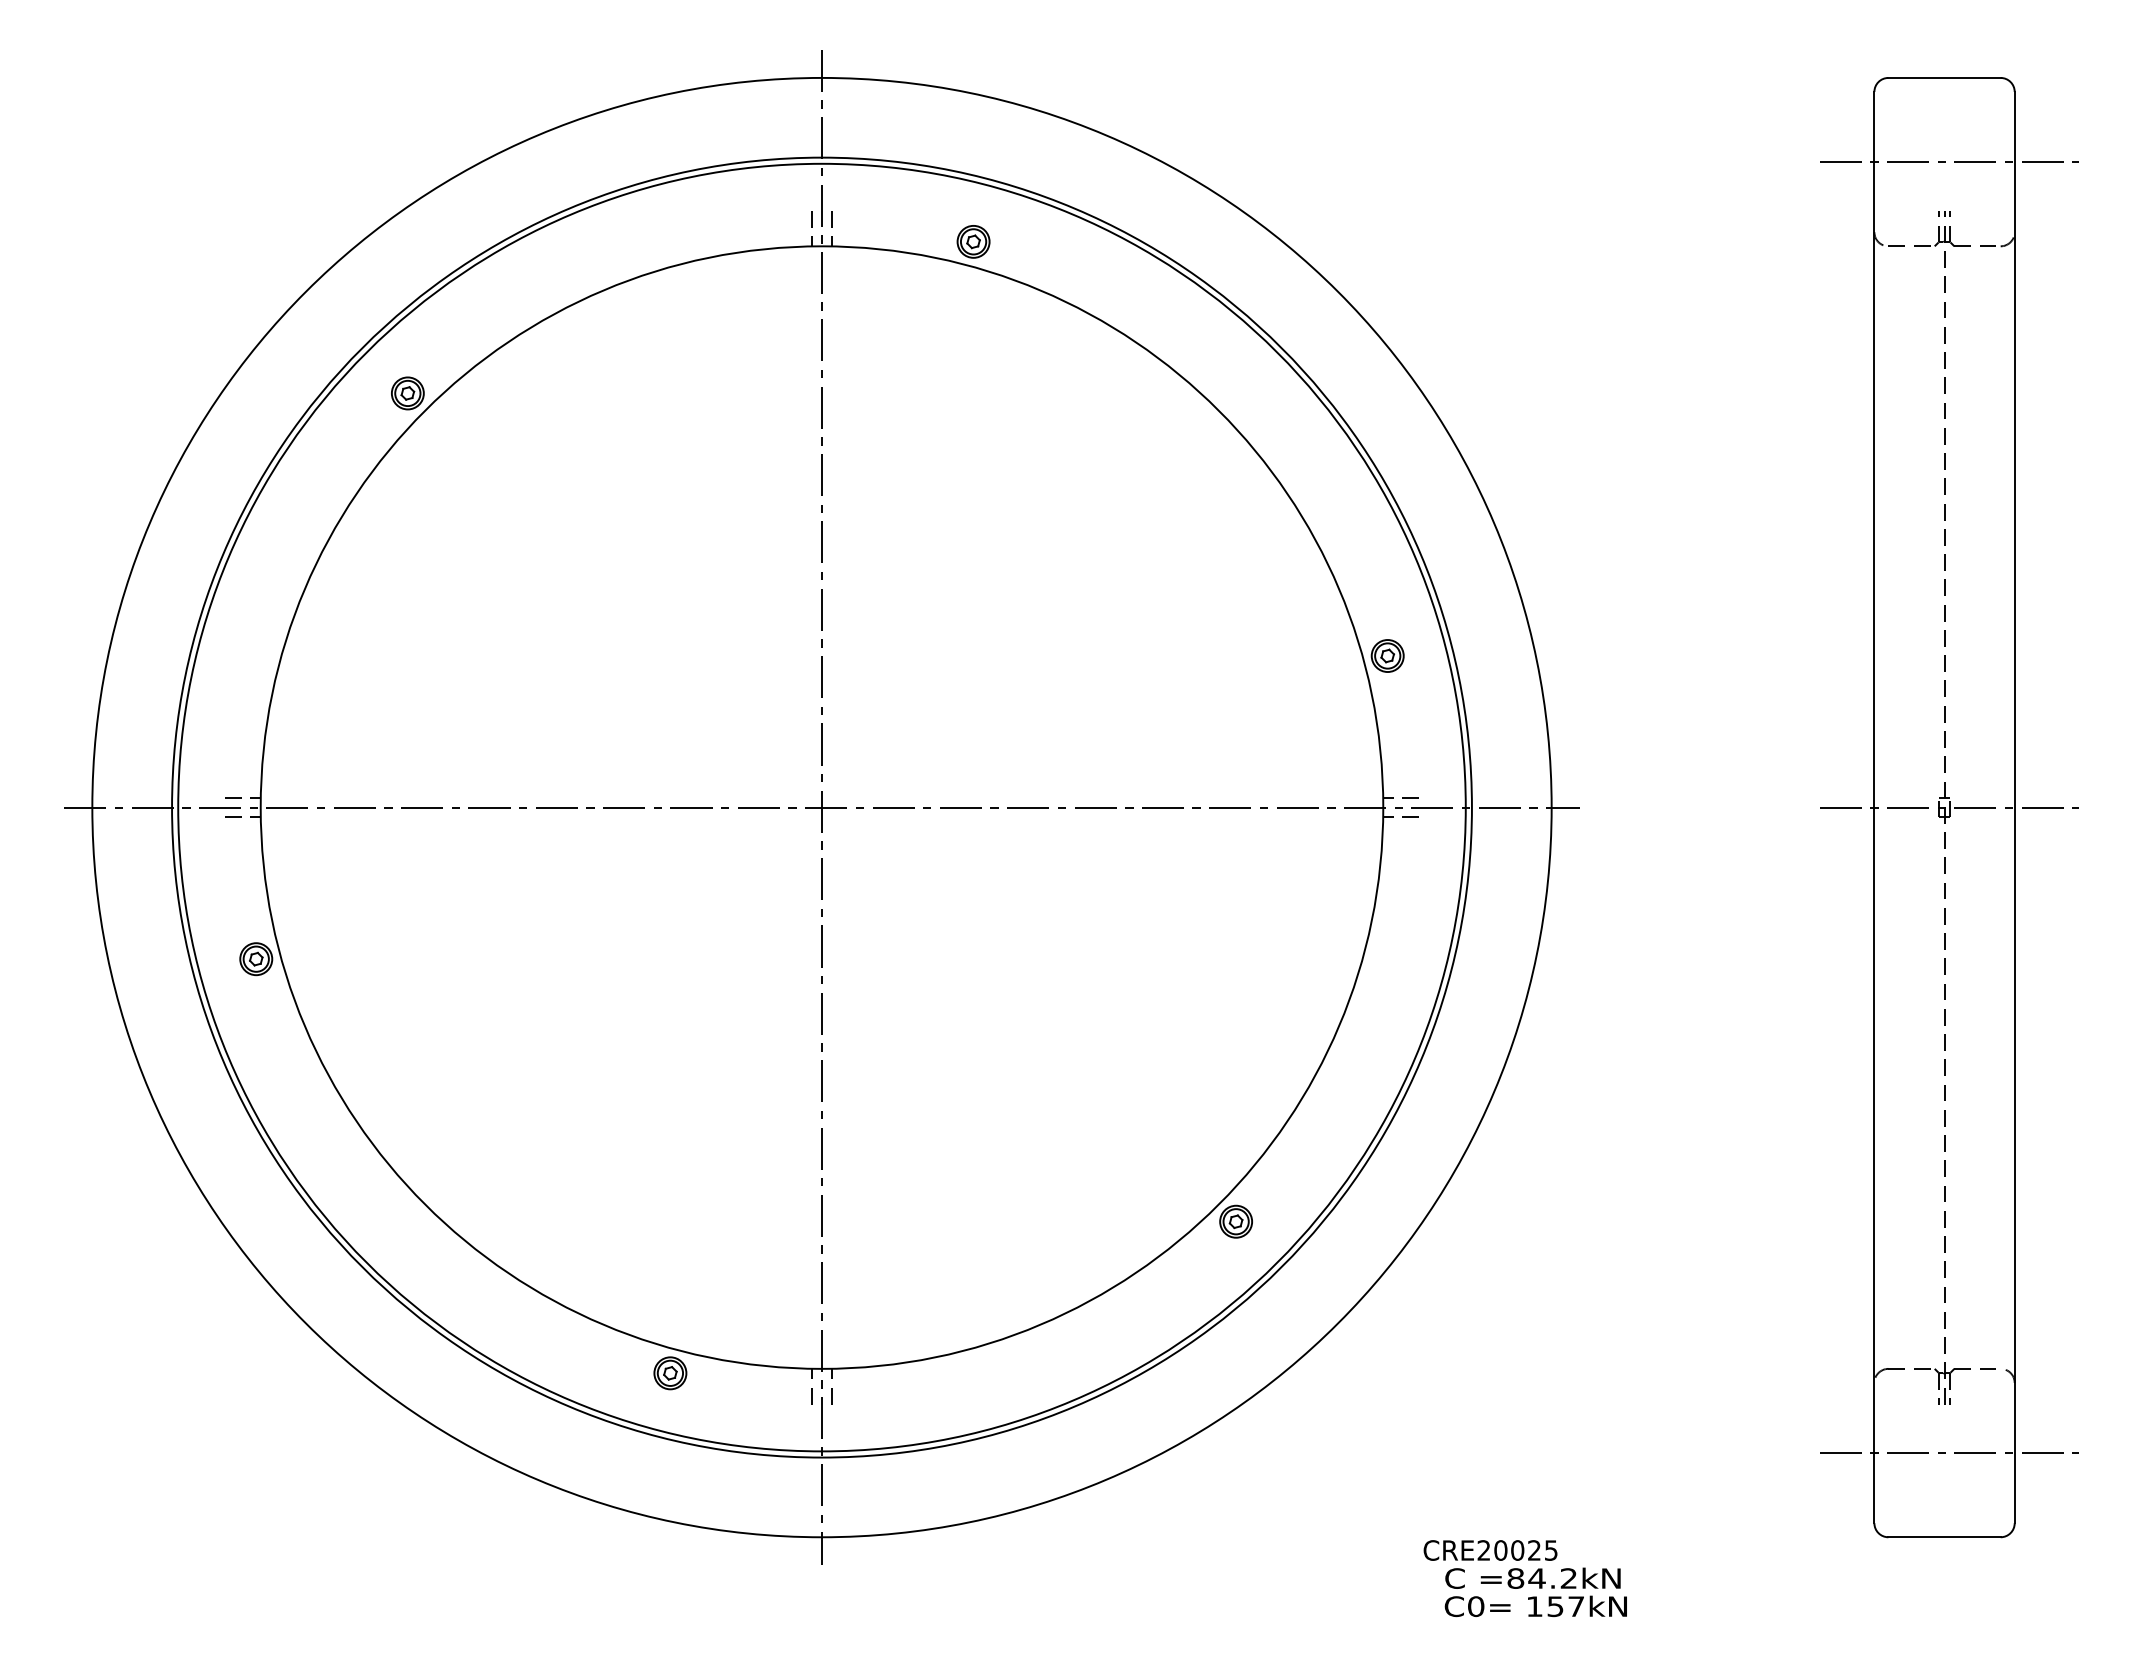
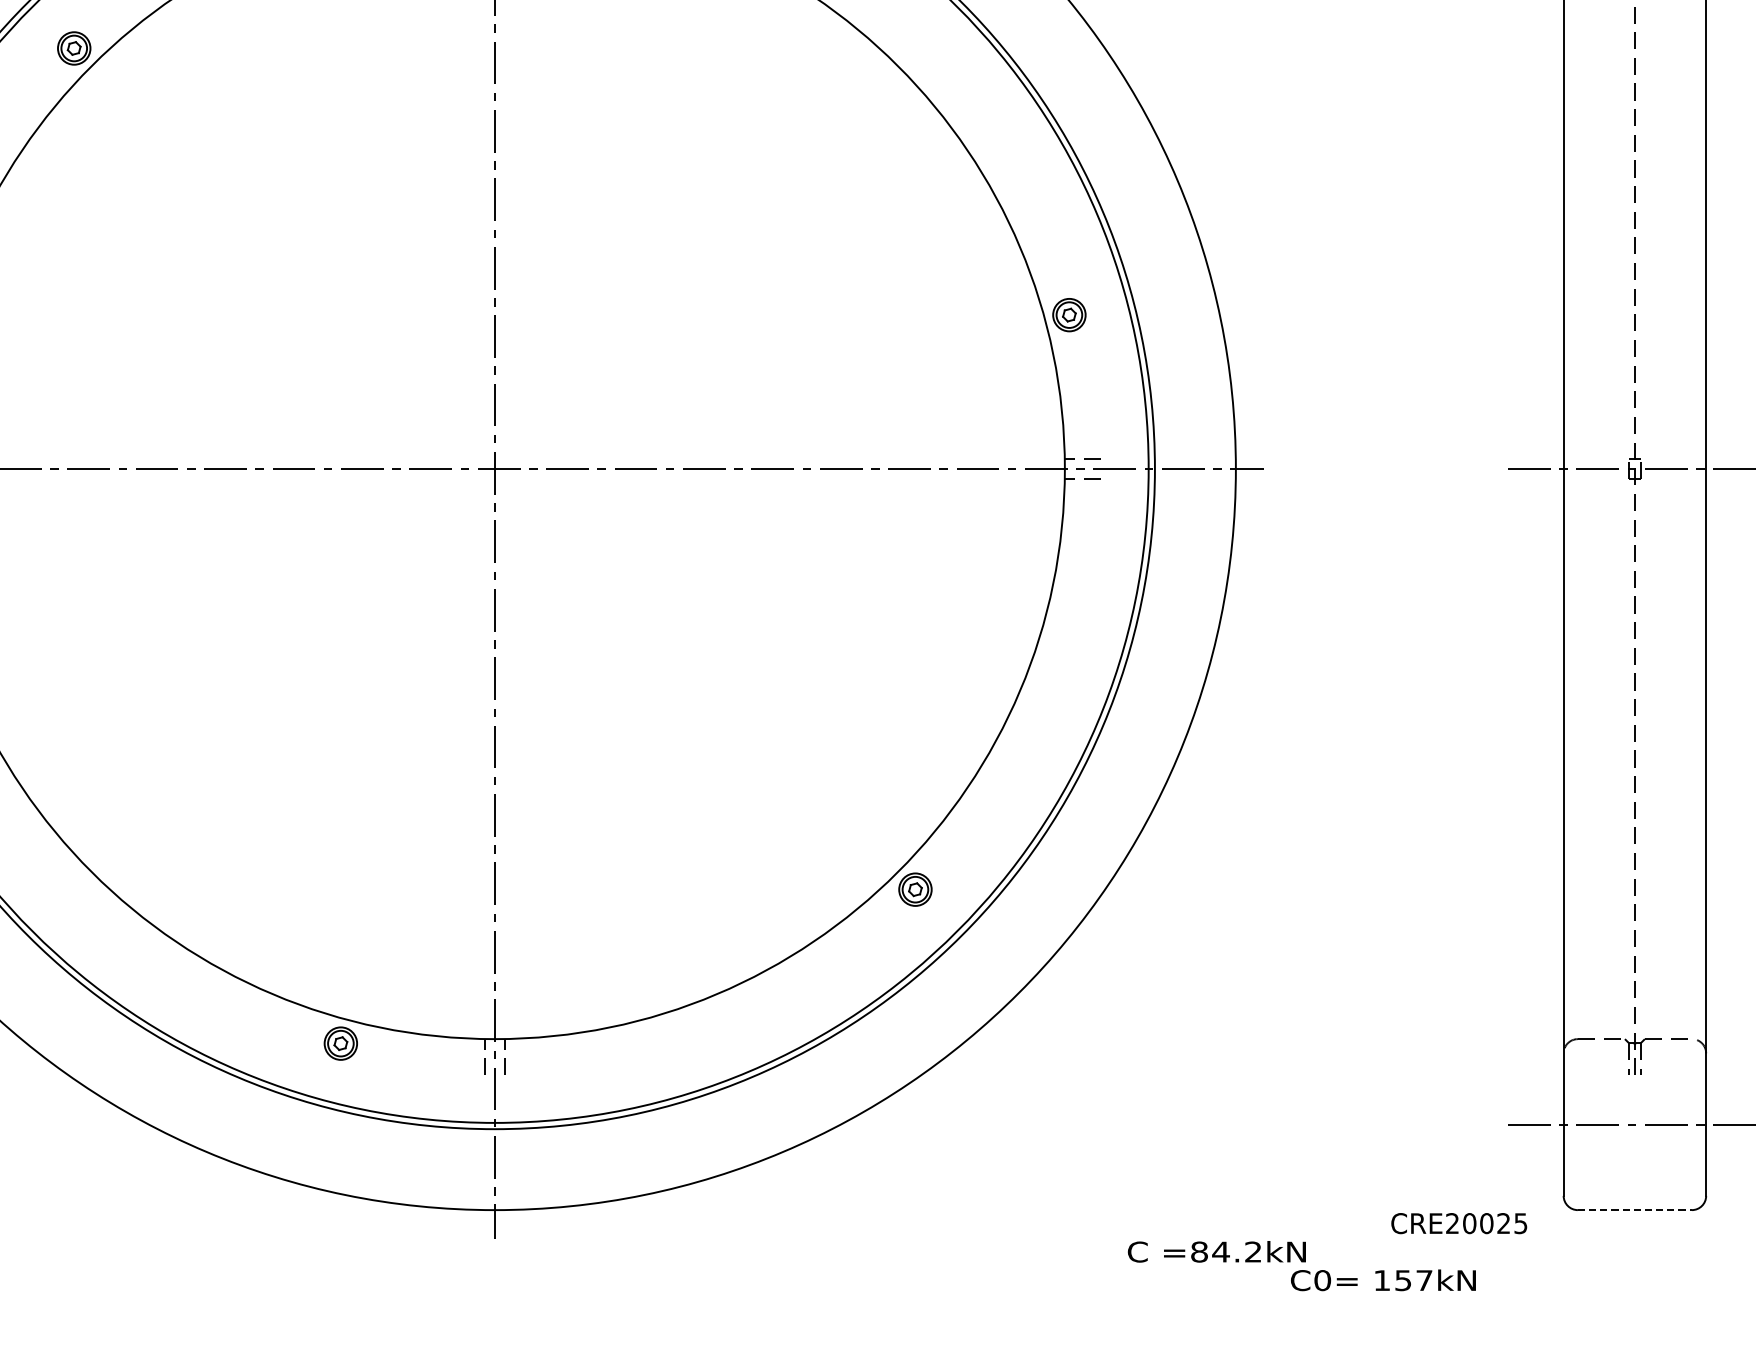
line: (1945, 1537) -> (1635, 1210), solid -> dashed
text: (1490, 1550) -> (1459, 1223), moved
text: (1535, 1606) -> (1382, 1280), moved

